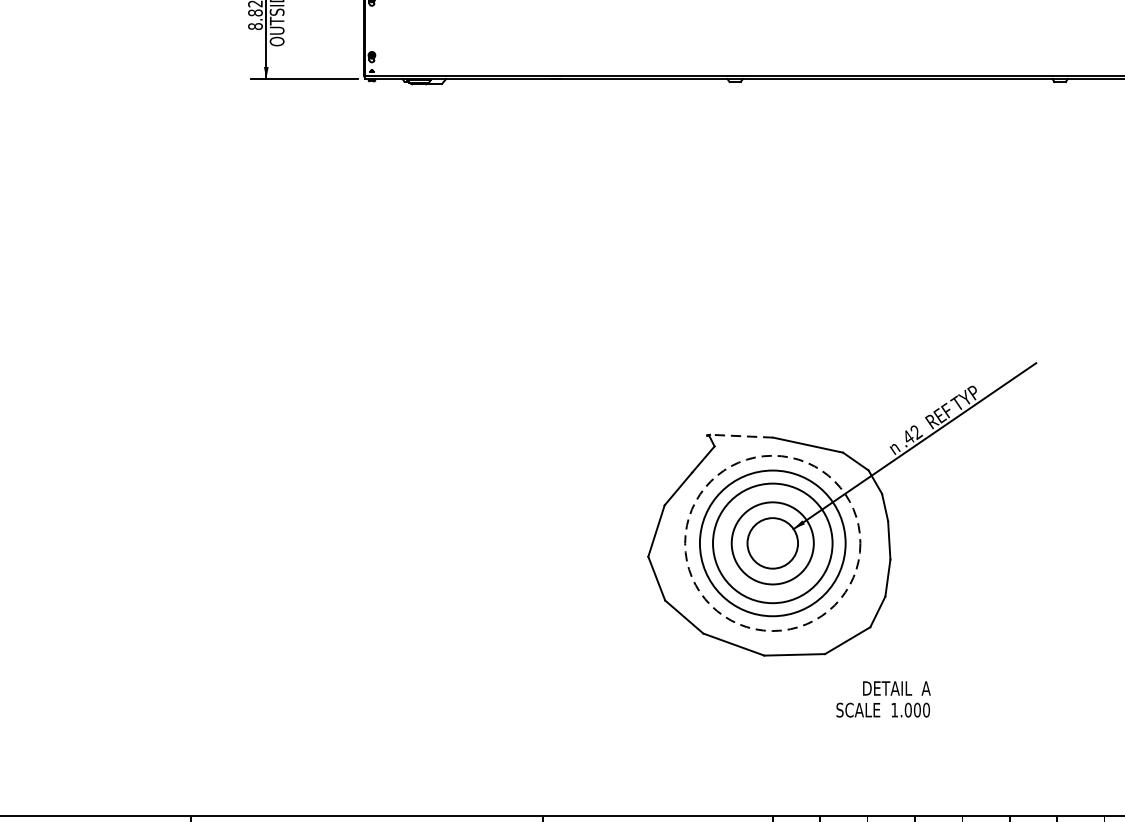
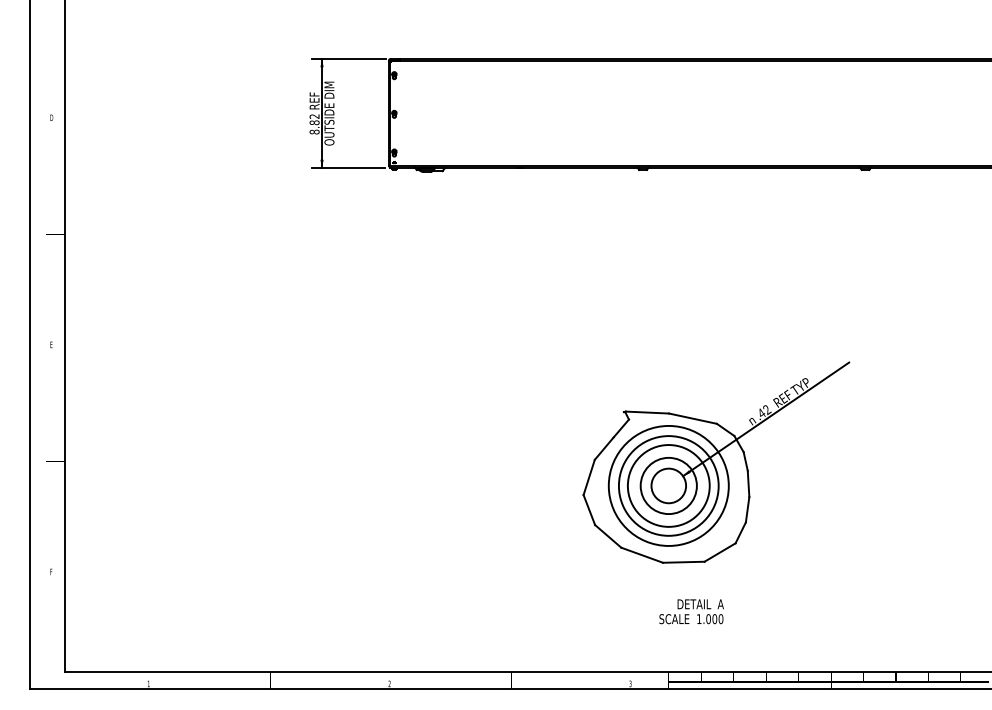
line: (741, 436) -> (647, 412), dashed -> solid
circle: (772, 542) -> (668, 485), dashed -> solid
text: (883, 699) -> (691, 611), moved

